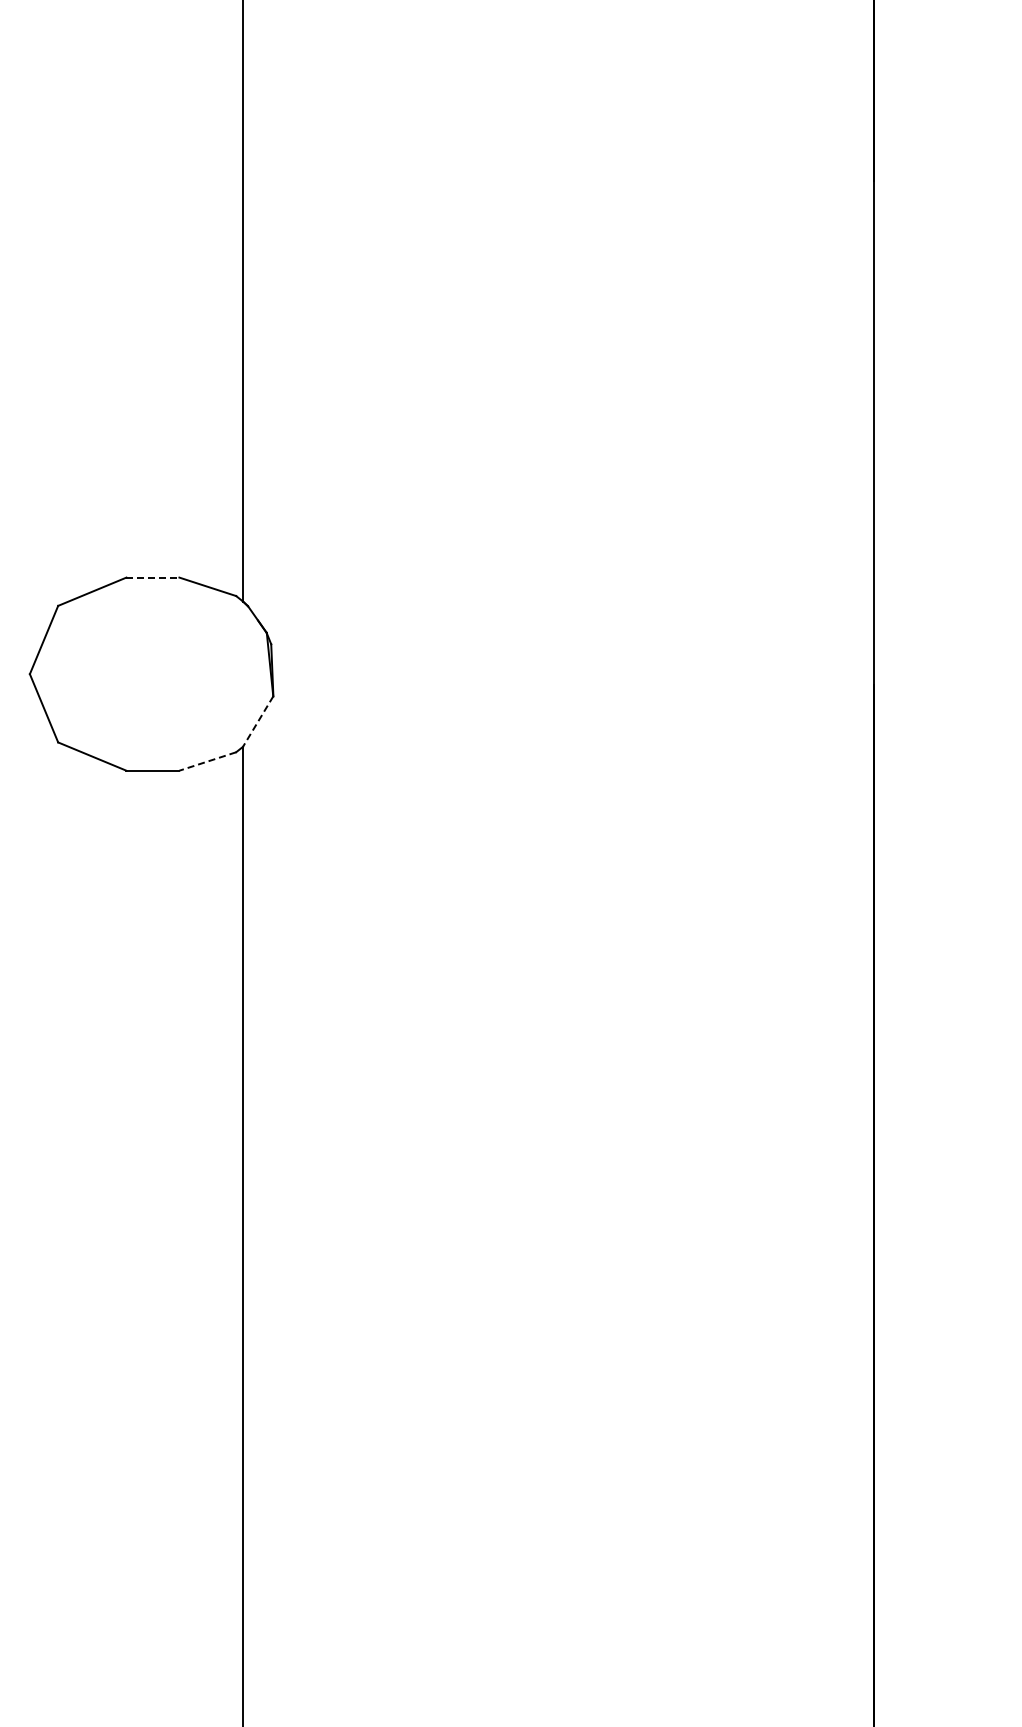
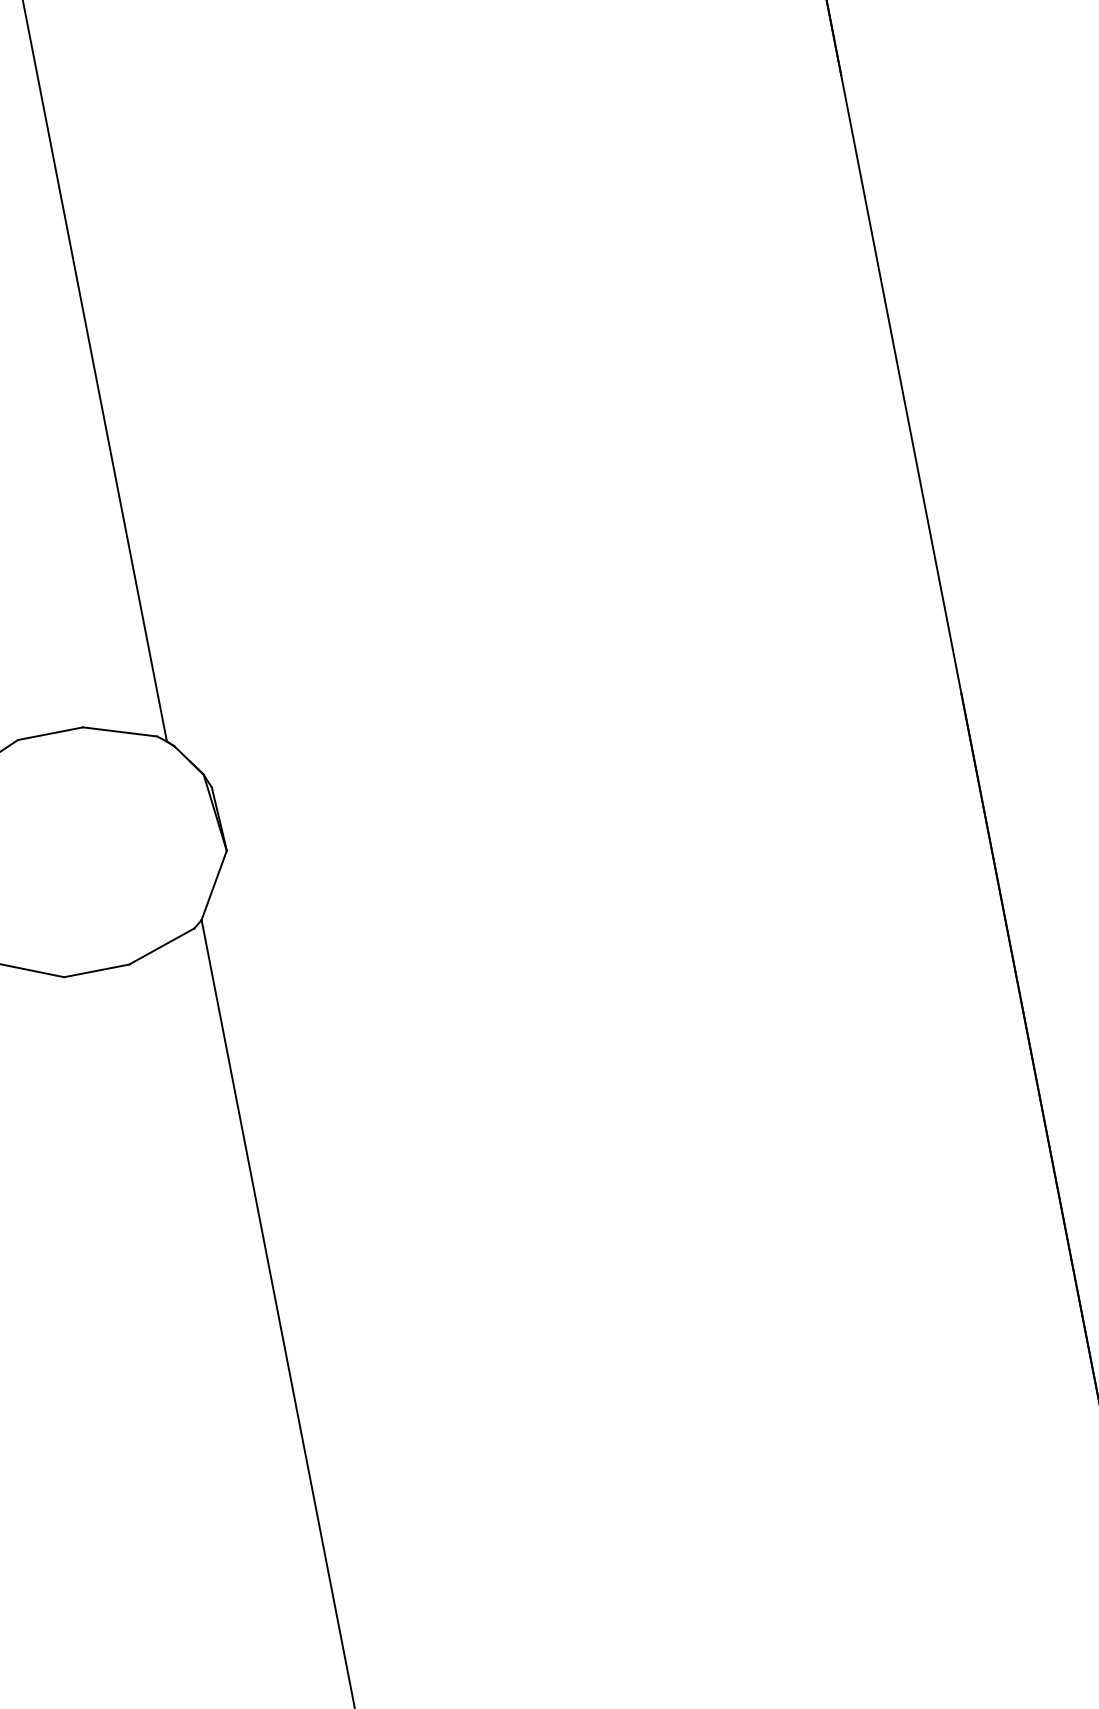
line: (153, 577) -> (51, 733), dashed -> solid
line: (257, 721) -> (213, 885), dashed -> solid
line: (207, 761) -> (161, 946), dashed -> solid

